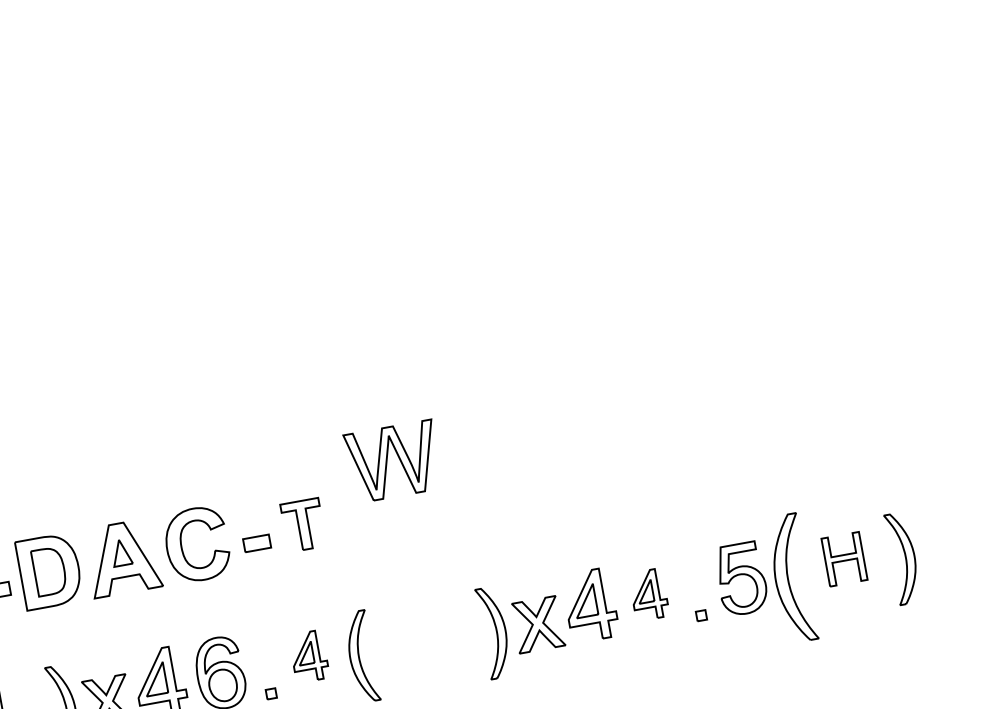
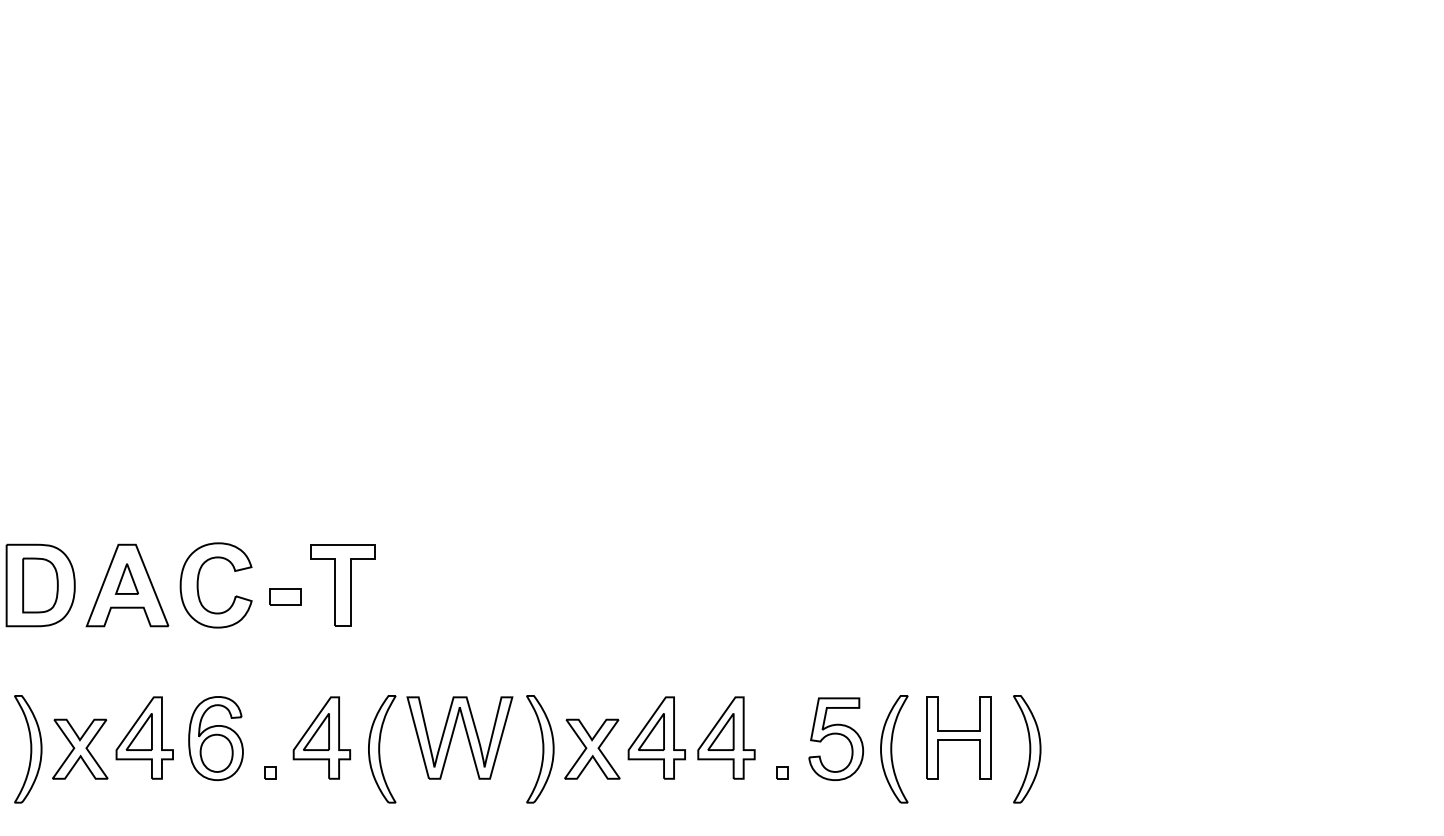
part: (387, 460) -> (453, 735), moved
part: (303, 525) -> (342, 585), size x1.43
part: (843, 558) -> (958, 737), size x1.43
part: (791, 578) -> (894, 749), size x0.71
part: (648, 594) -> (726, 737), size x1.43
part: (308, 656) -> (321, 737), size x1.43

